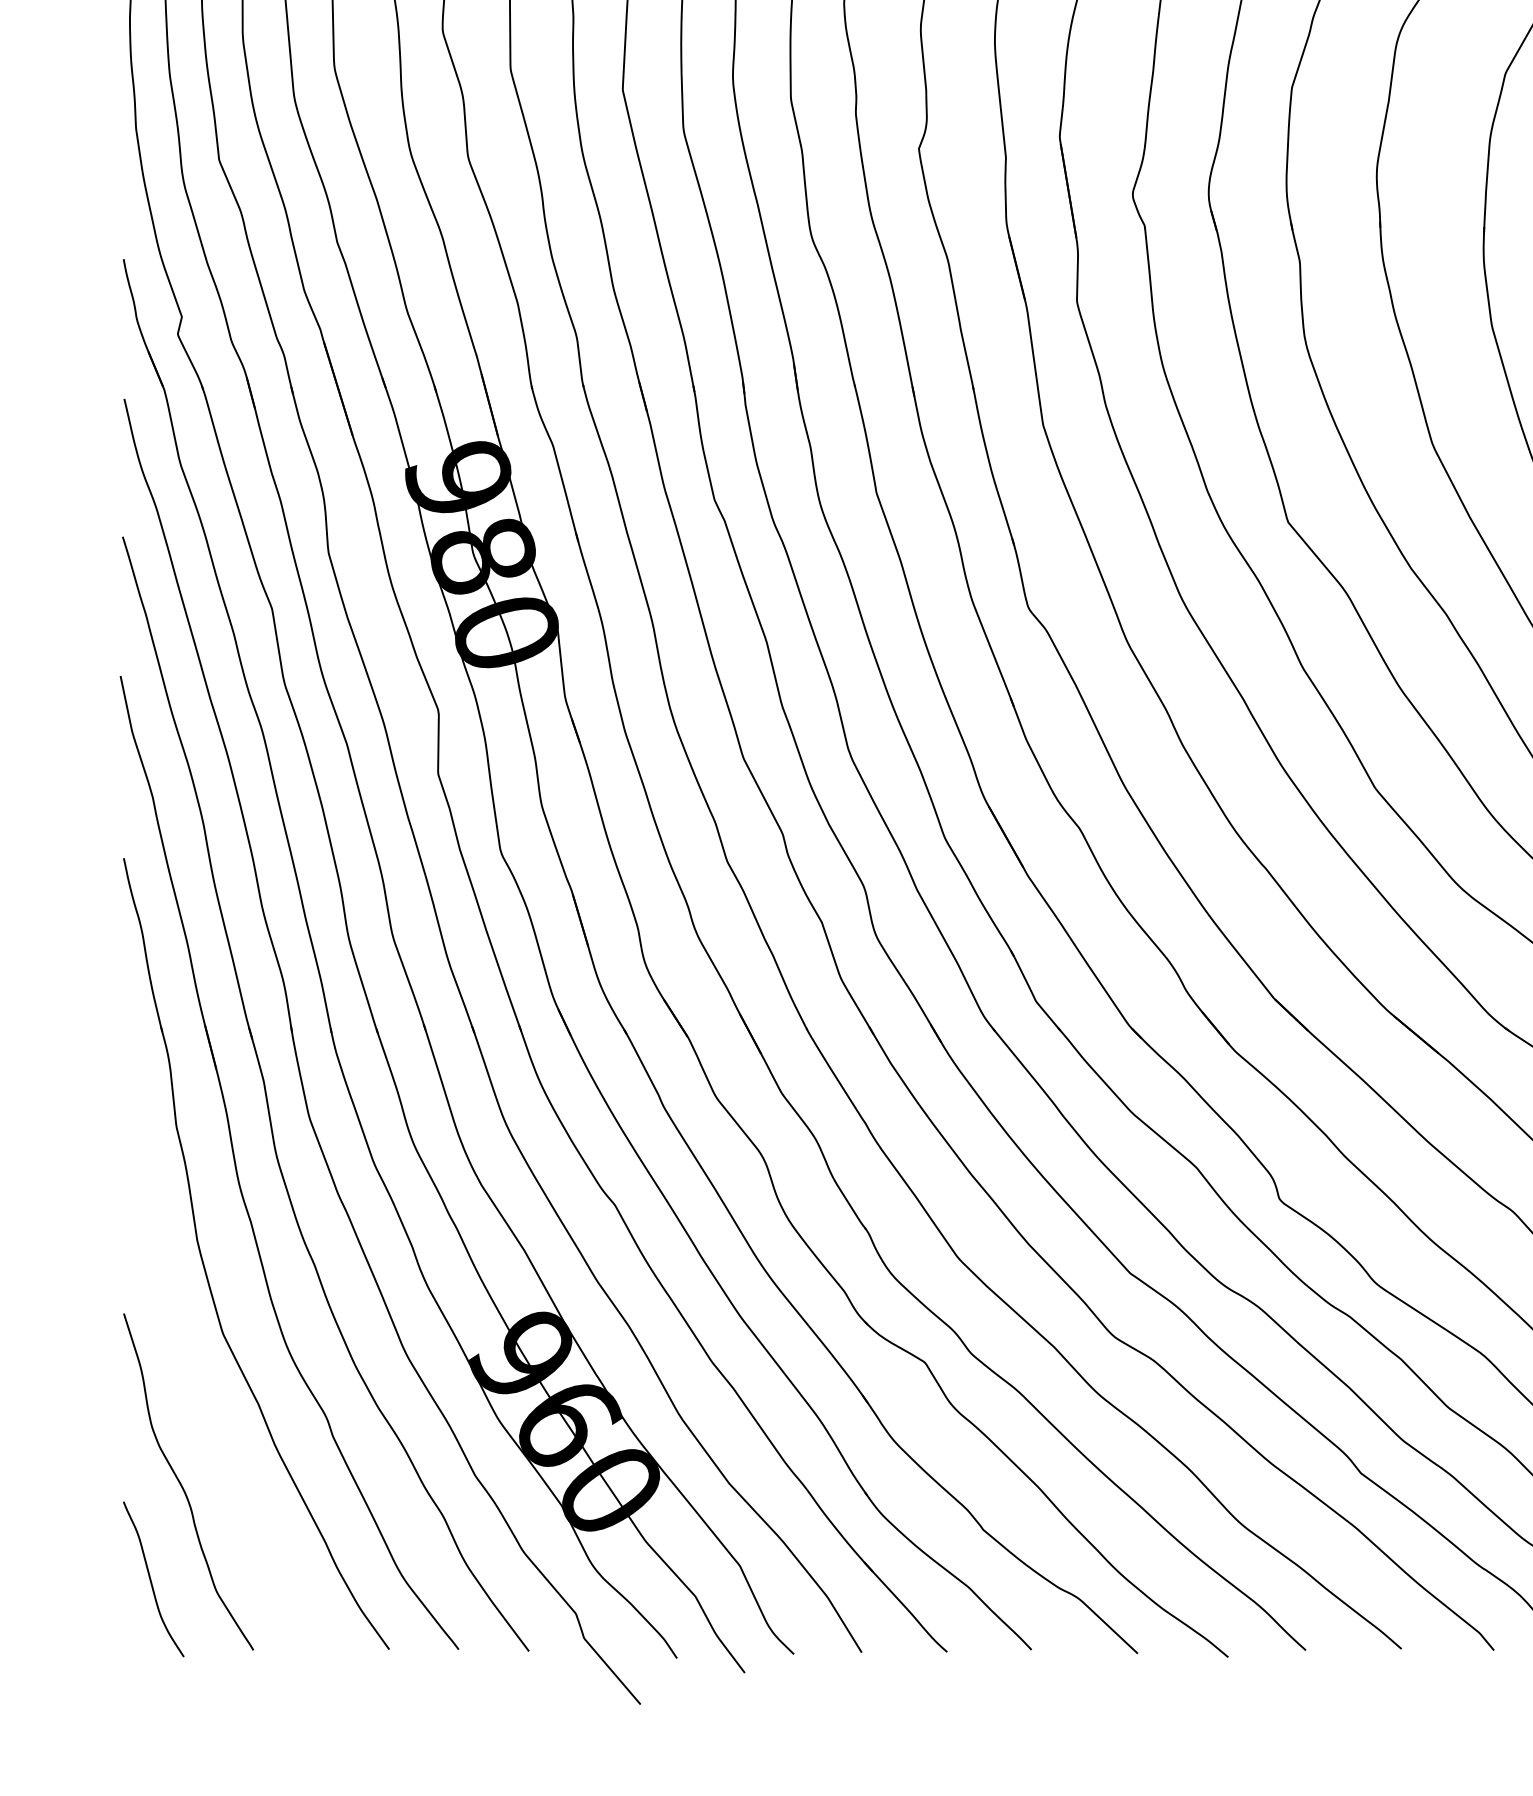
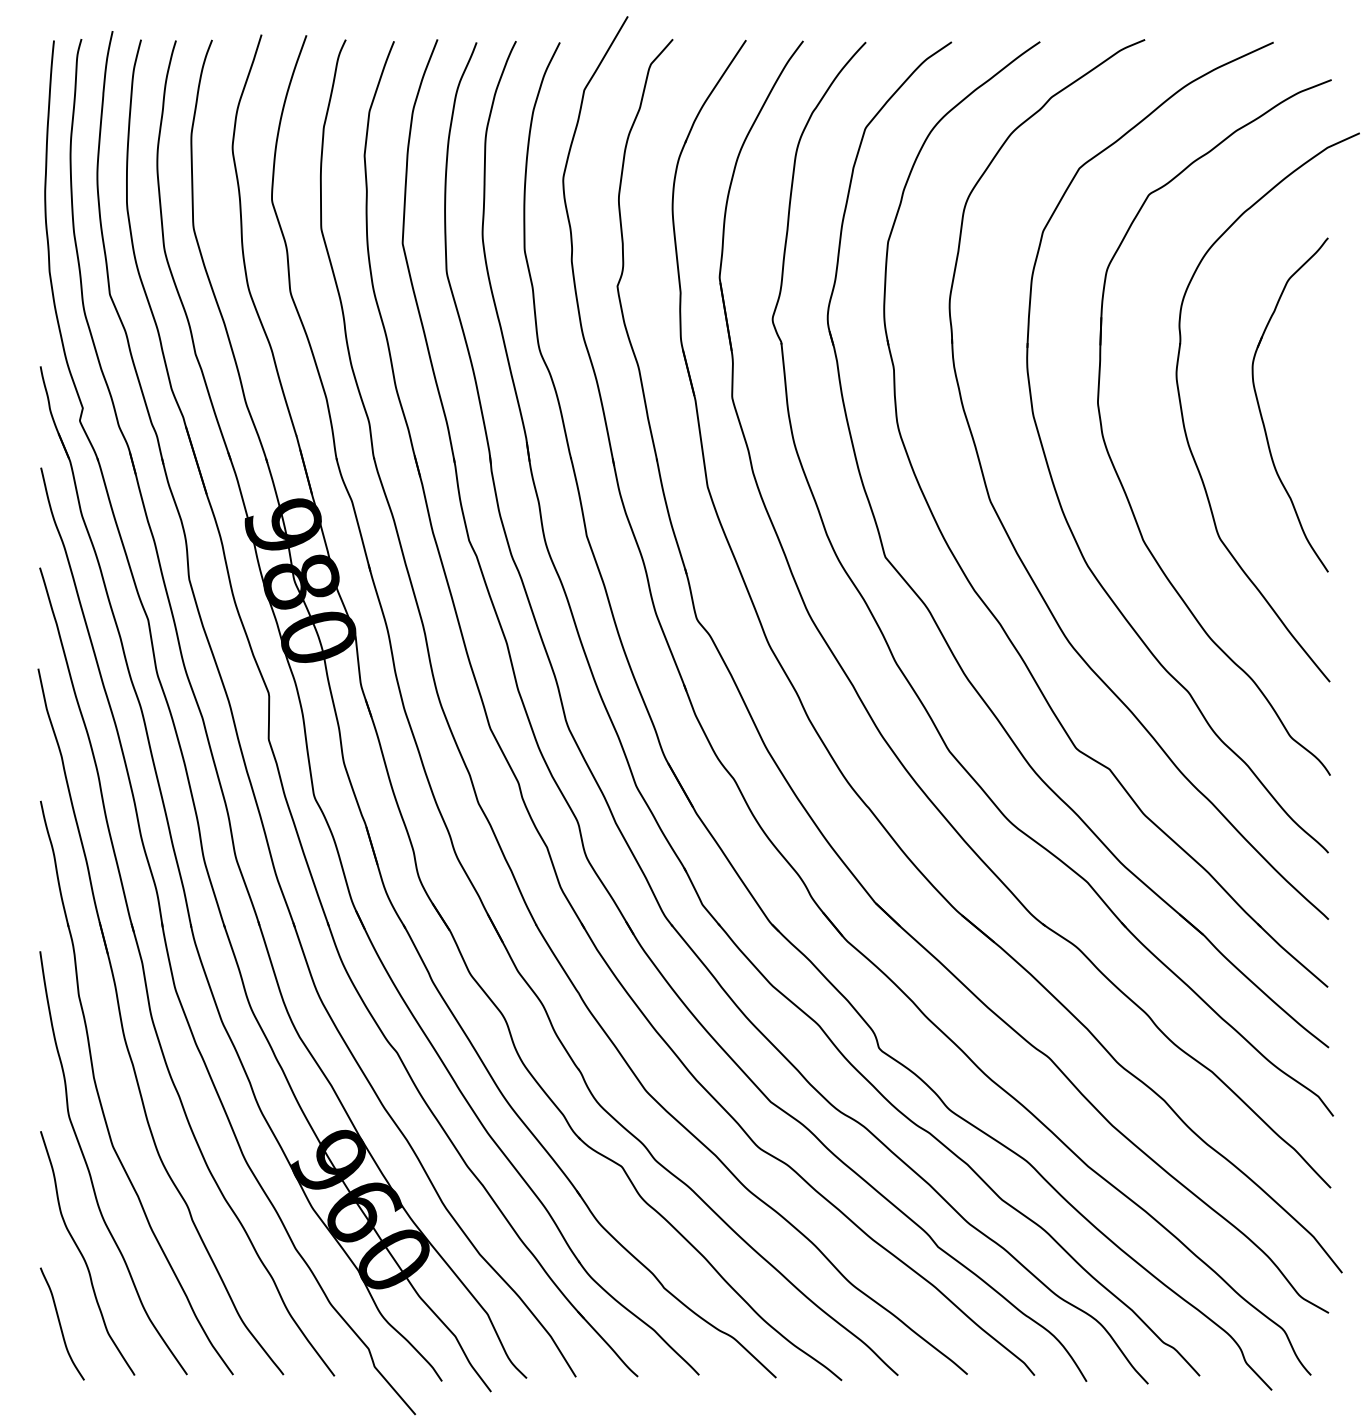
curve: (192, 1370) -> (90, 1172), added

